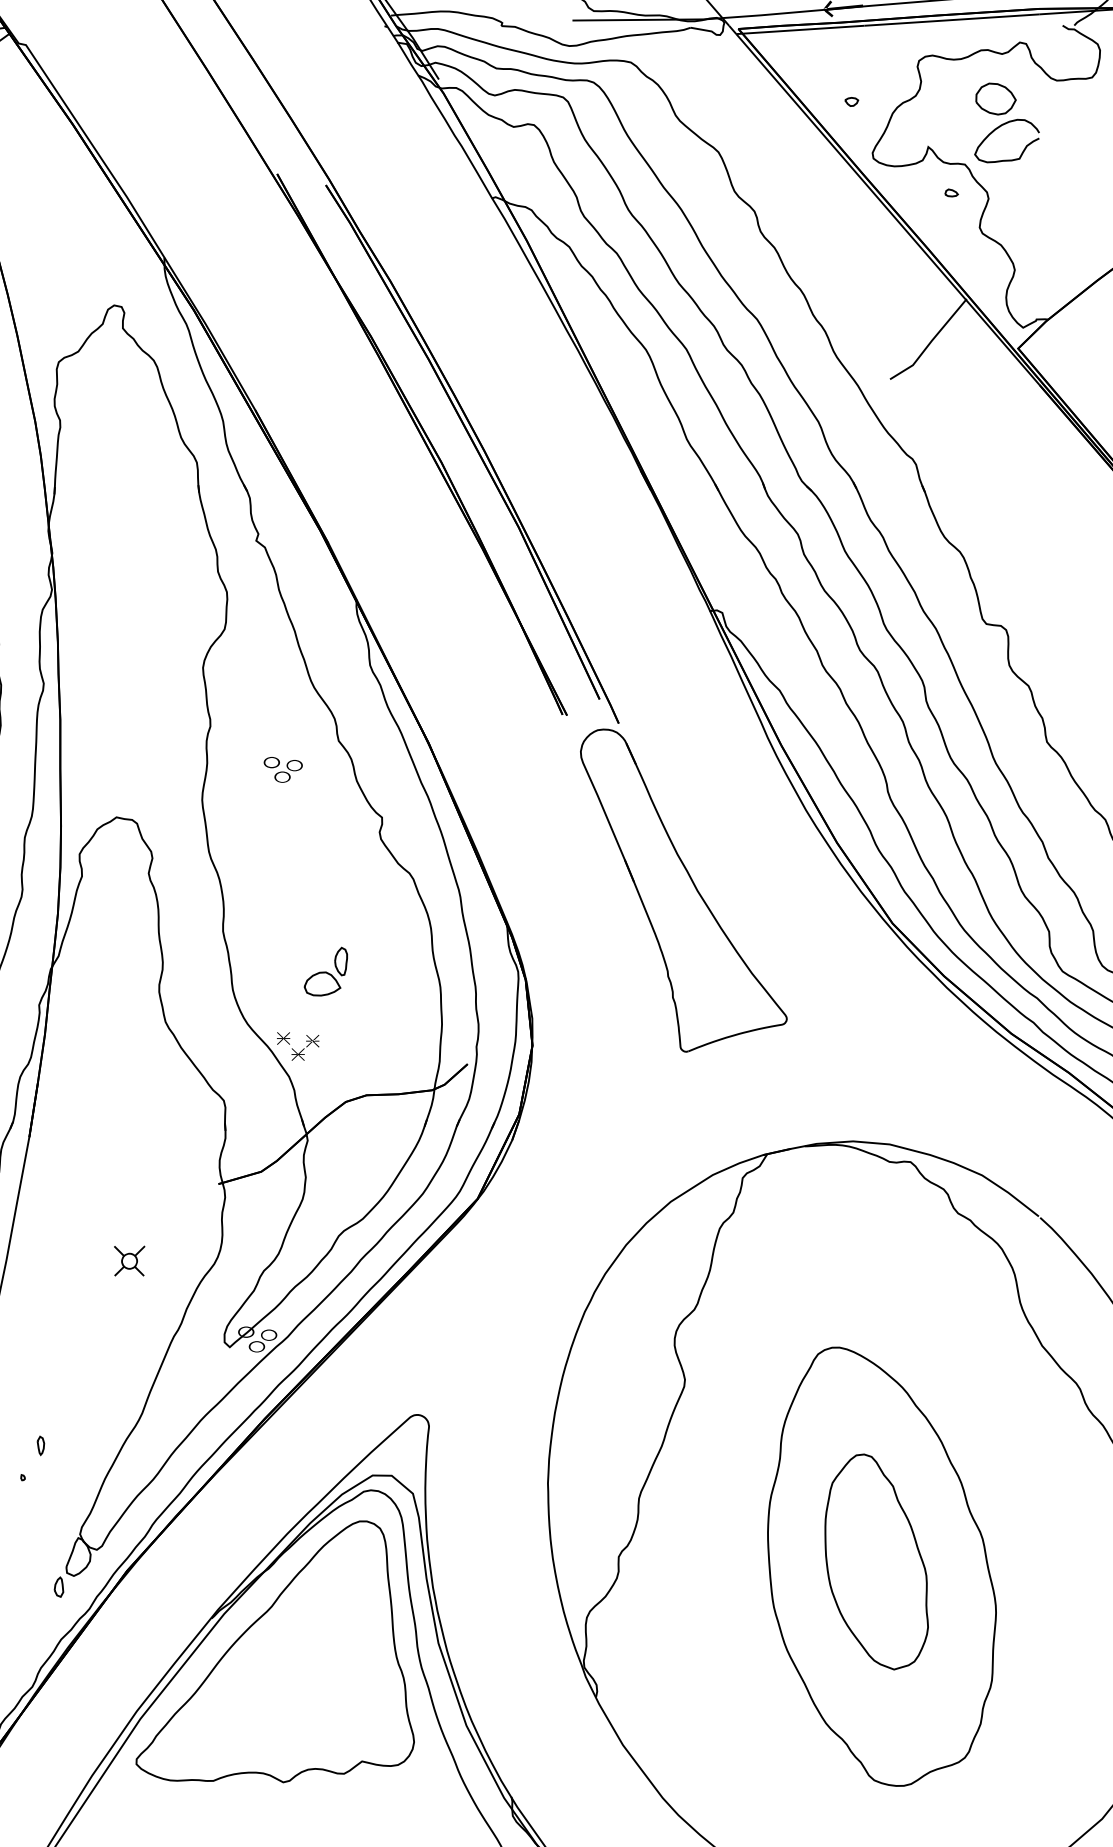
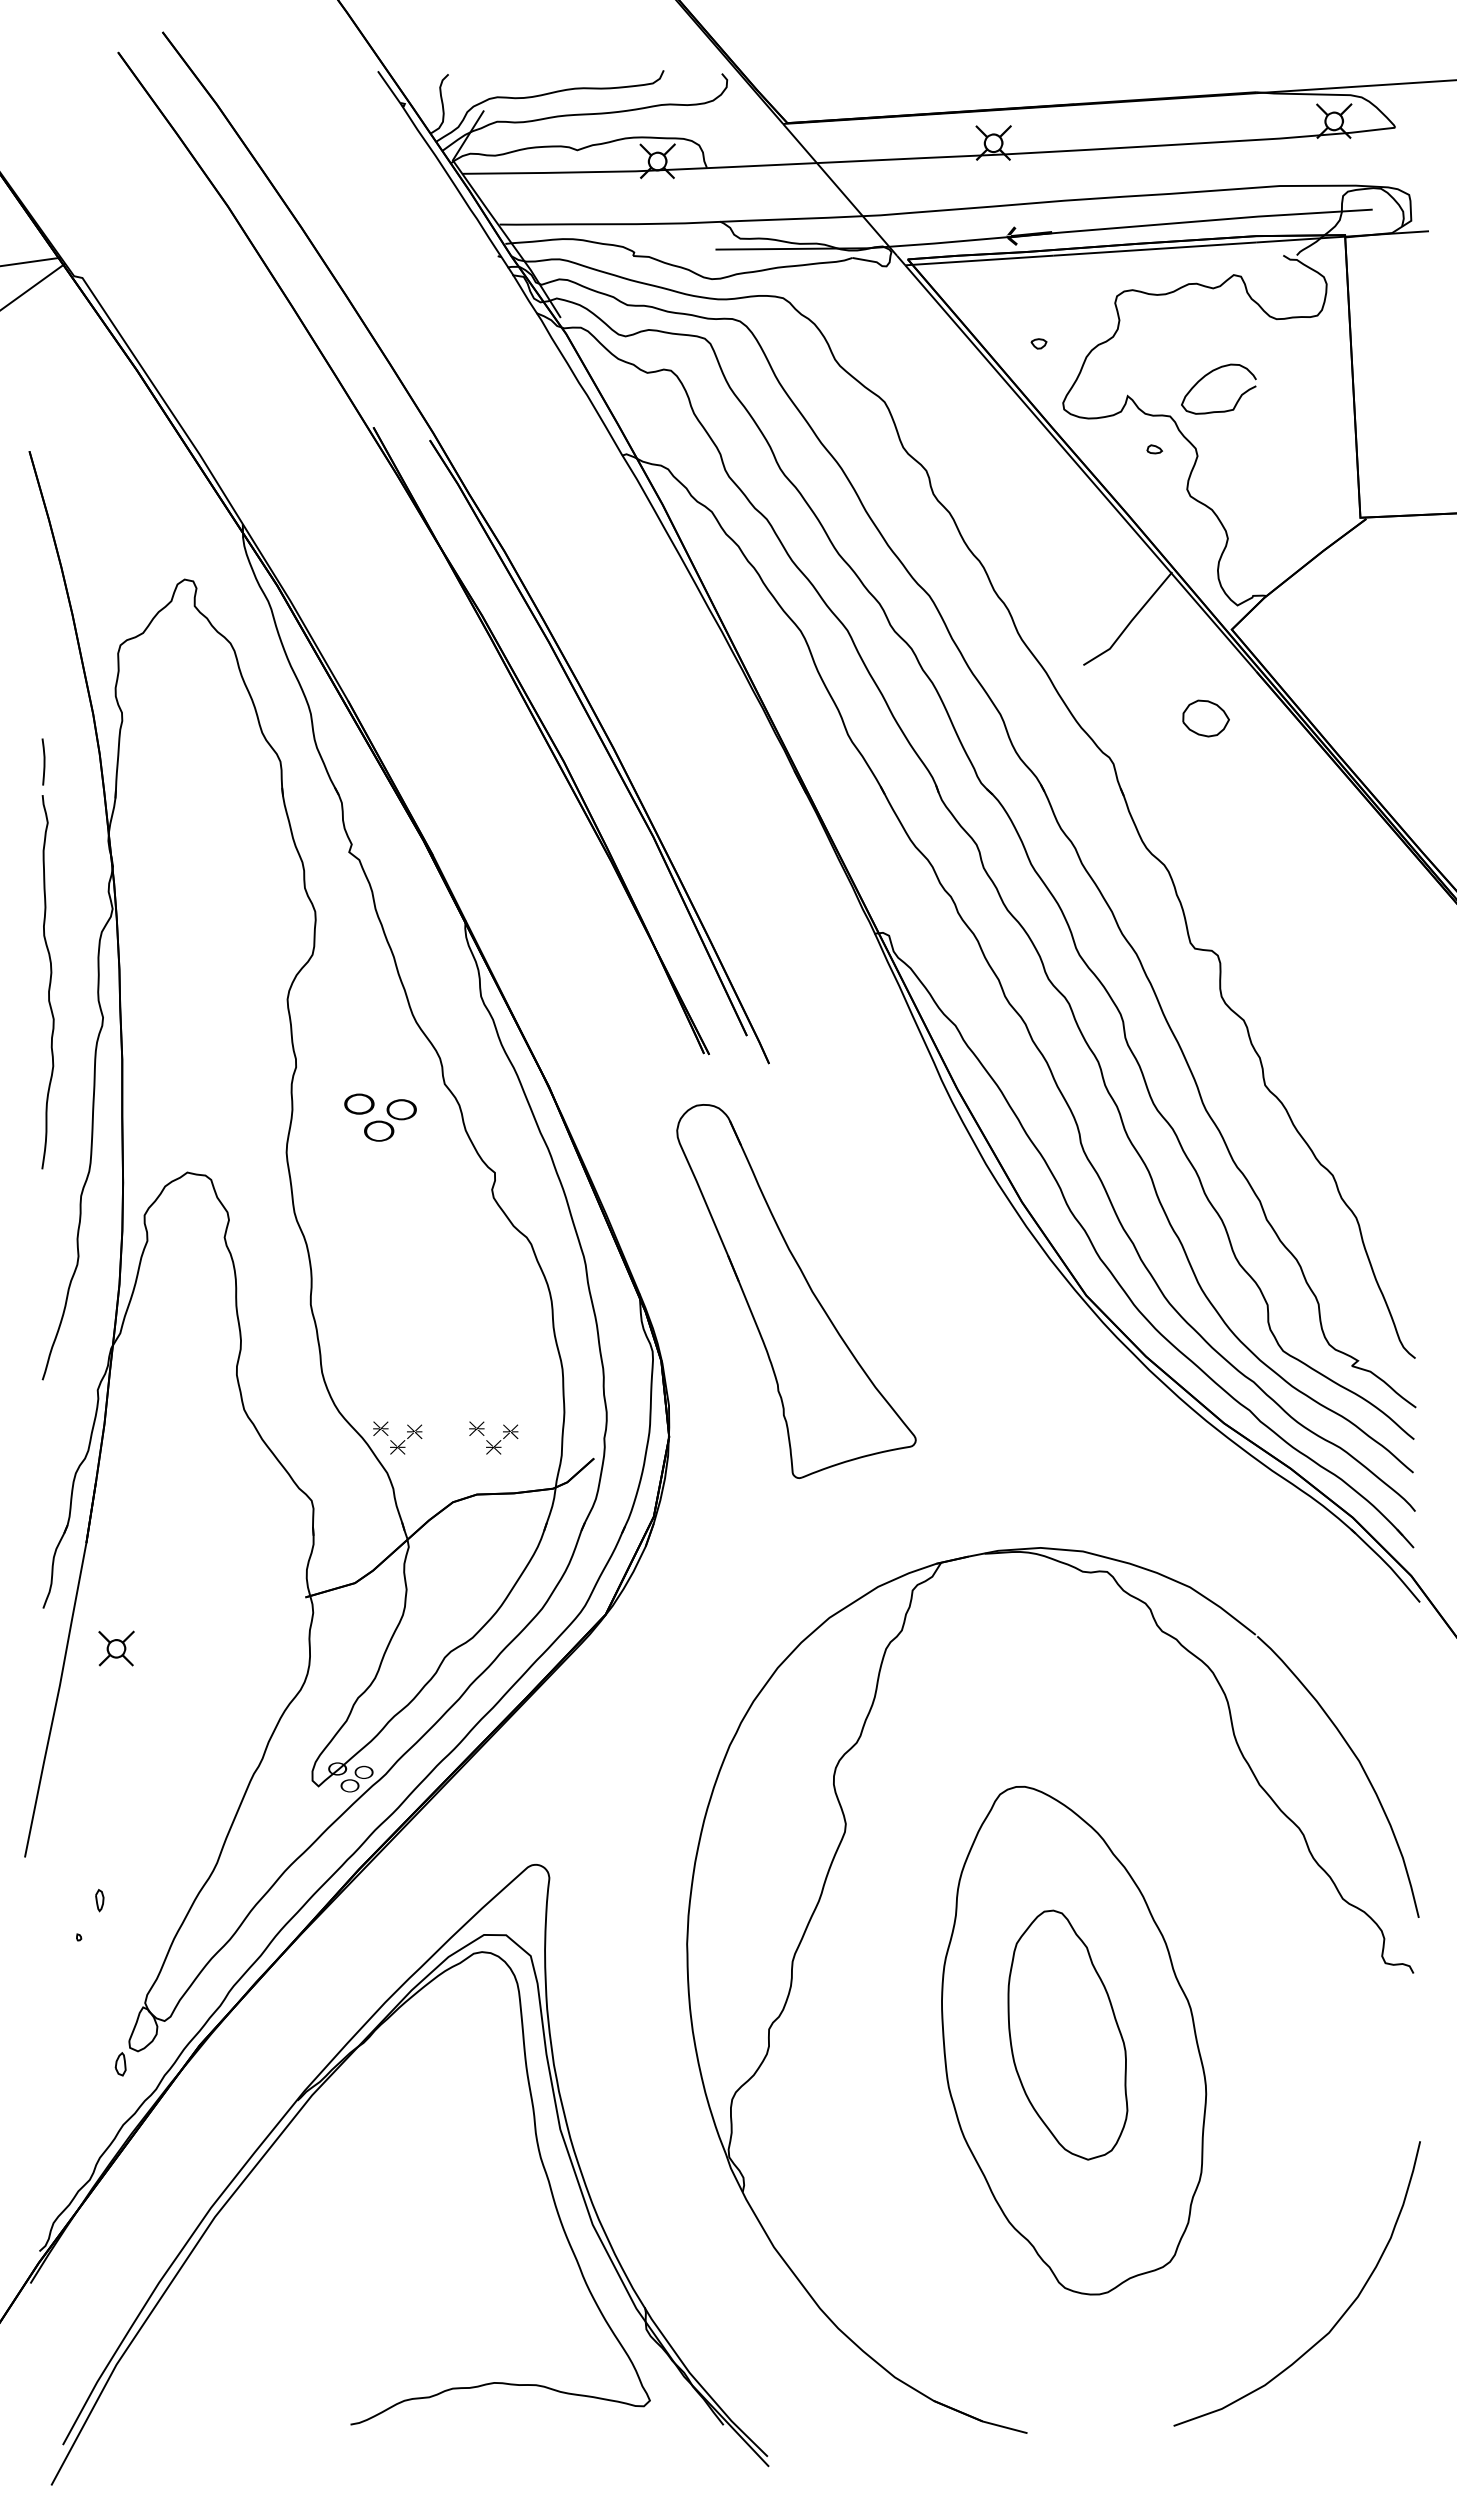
part: (995, 99) -> (1205, 718), moved
part: (283, 769) -> (380, 1117), size x1.6
part: (683, 890) -> (796, 1291), moved
part: (325, 970) -> (429, 1350), removed
part: (376, 1049) -> (488, 1441), added
part: (129, 1261) -> (116, 1648), moved
part: (274, 1652) -> (370, 2139), removed

